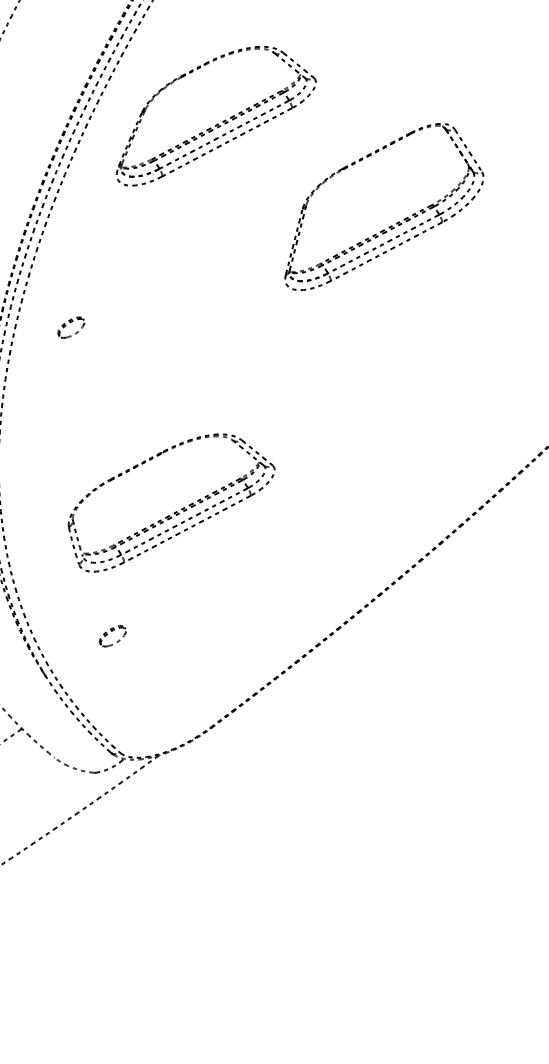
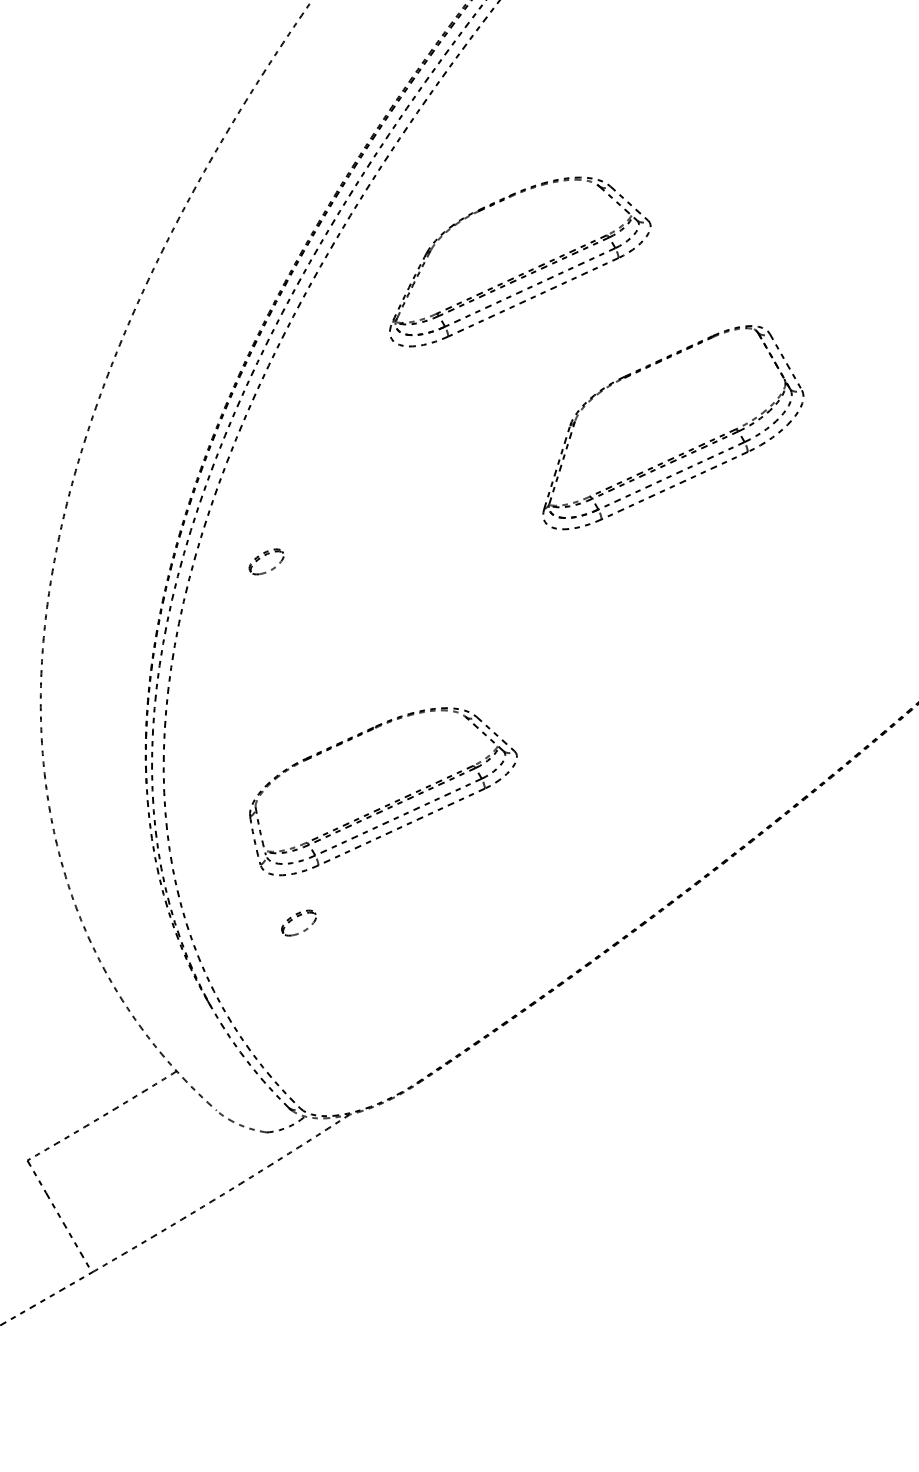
part: (222, 121) -> (528, 270), moved
part: (112, 635) -> (298, 922), moved

